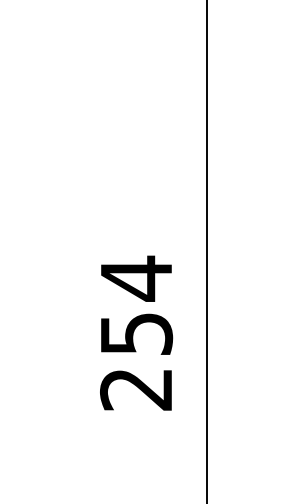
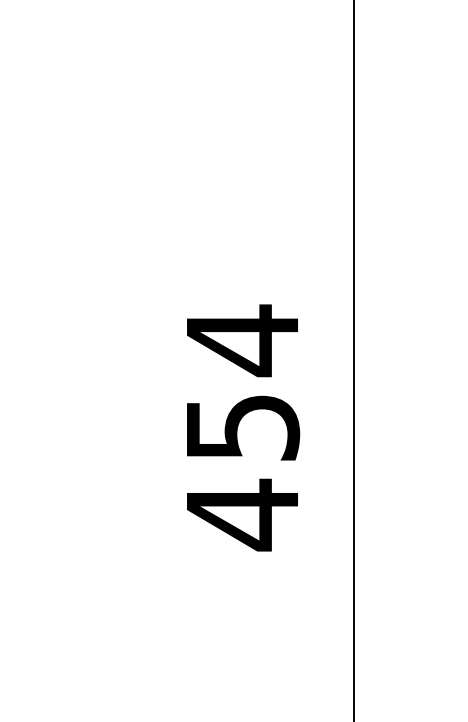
text: (135, 389) -> (240, 514), 254 -> 454

